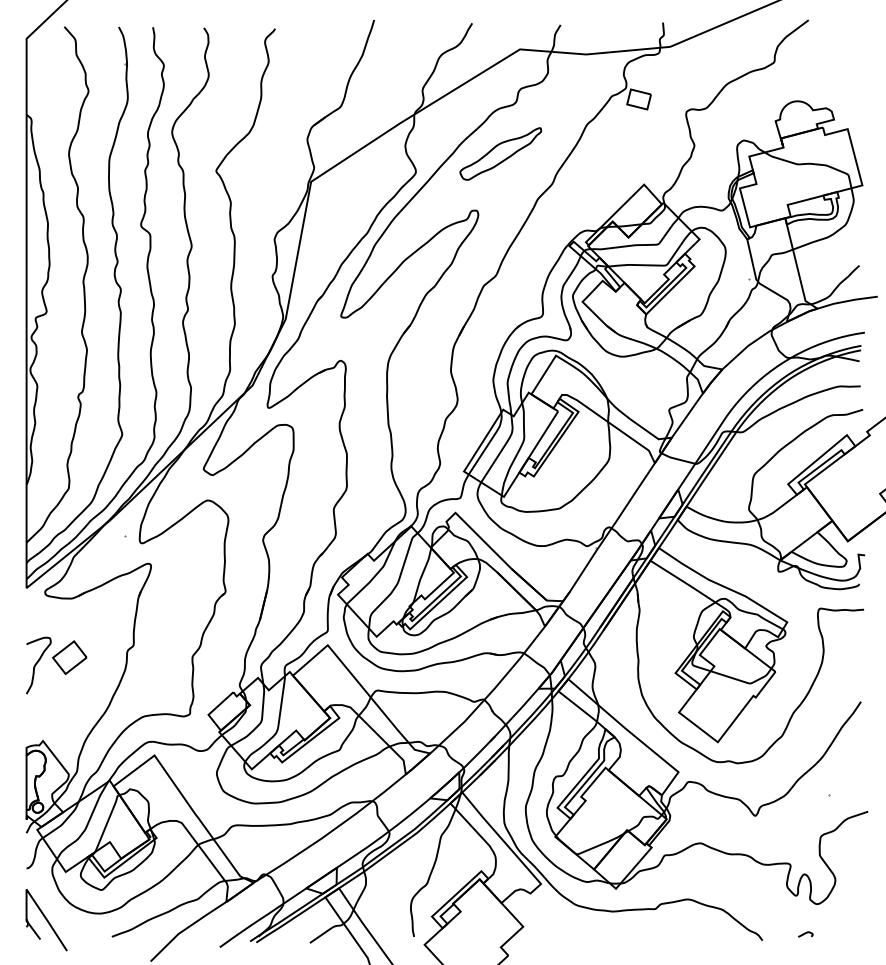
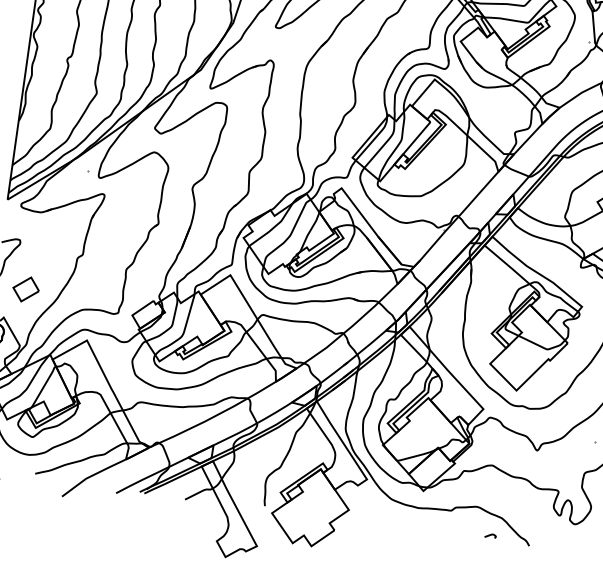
part: (69, 657) -> (25, 289), moved
curve: (805, 934) -> (490, 535), moved

